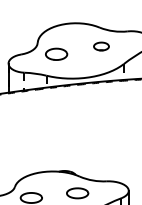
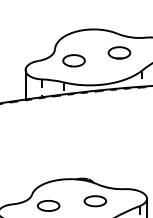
part: (101, 46) -> (119, 52), size x1.43

